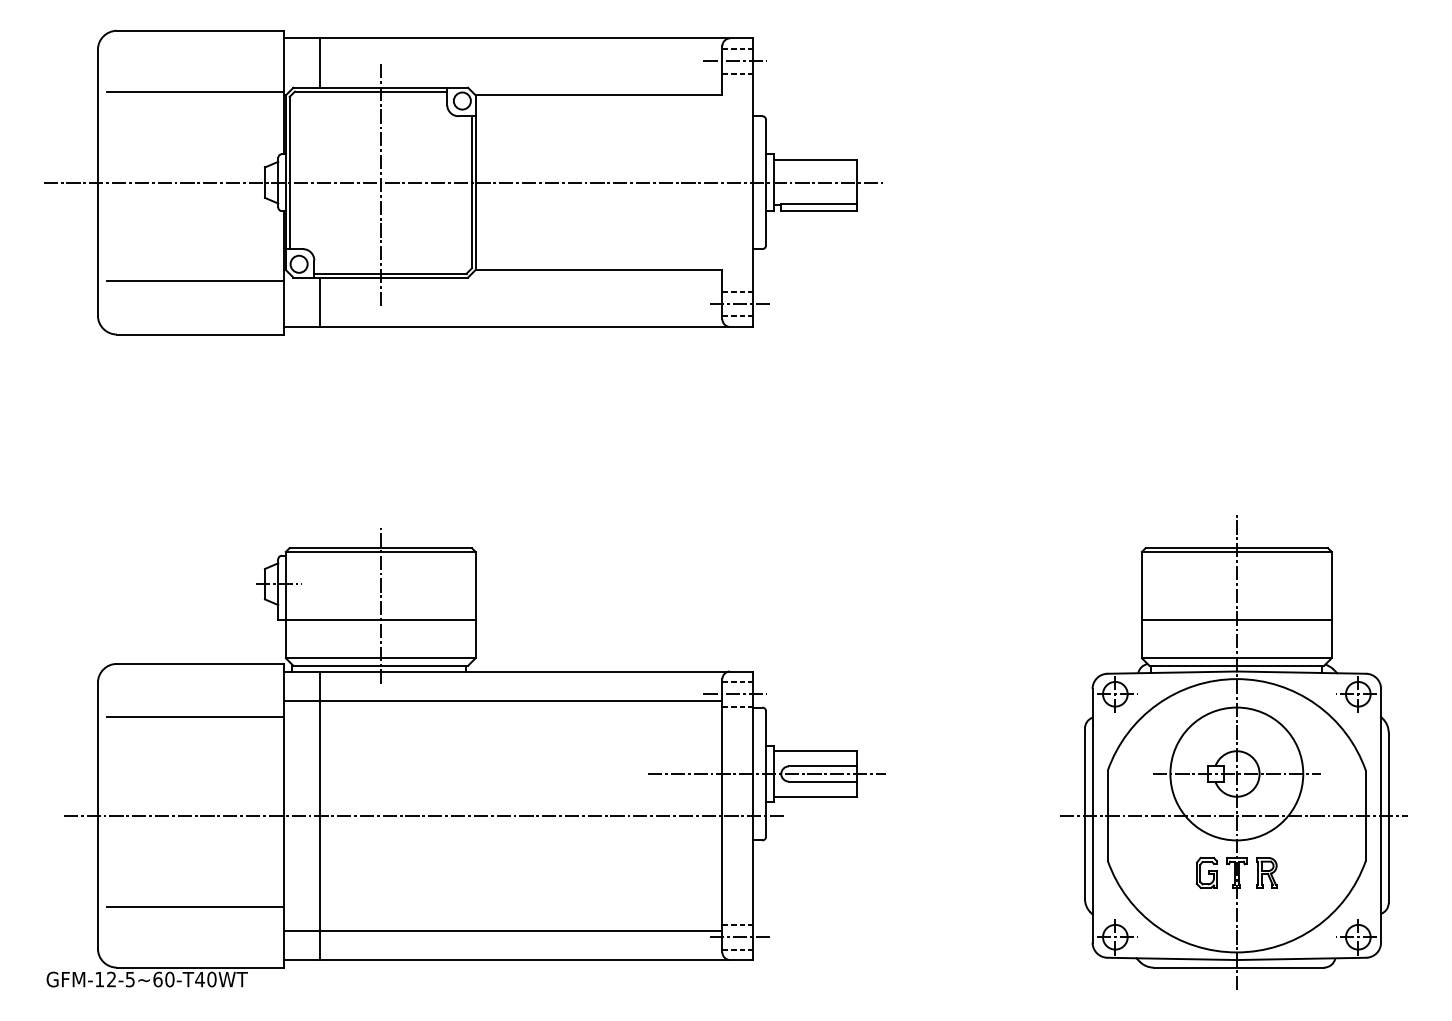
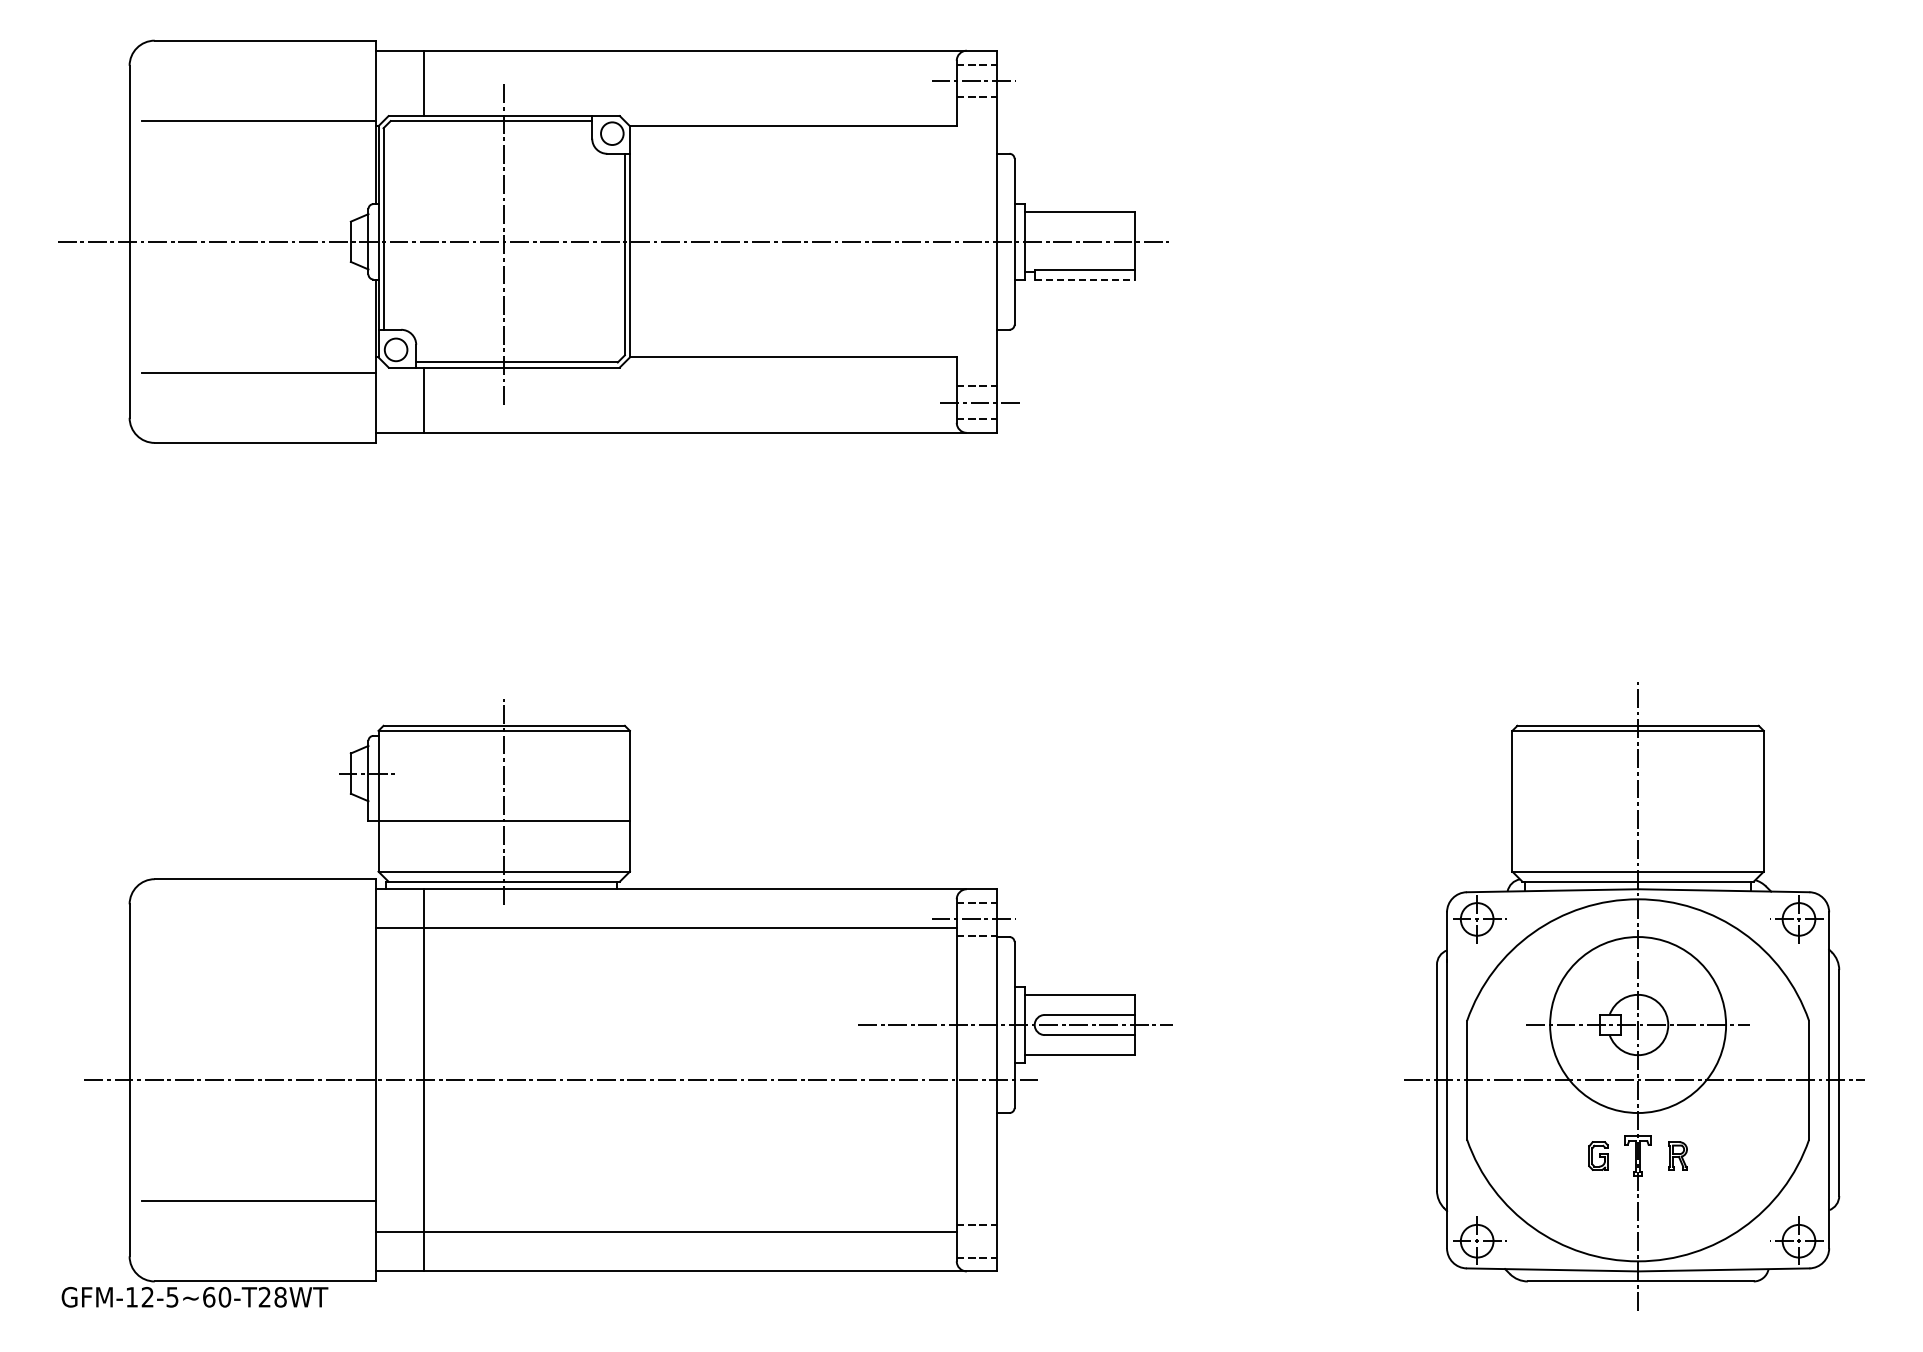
line: (819, 211) -> (1085, 279), solid -> dashed
line: (1236, 620) -> (1637, 821), removed
line: (195, 716) -> (259, 949), removed
part: (1206, 872) -> (1598, 1155), size x0.7
part: (1266, 872) -> (1677, 1155), size x0.7
line: (739, 937) -> (979, 1241), removed
text: (205, 978) -> (272, 1296), GFM-12-5~60-T40WT -> GFM-12-5~60-T28WT

